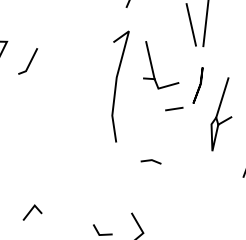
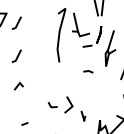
line: (29, 128) -> (17, 55), added
line: (151, 161) -> (88, 71), moved
line: (31, 210) -> (18, 85), moved

